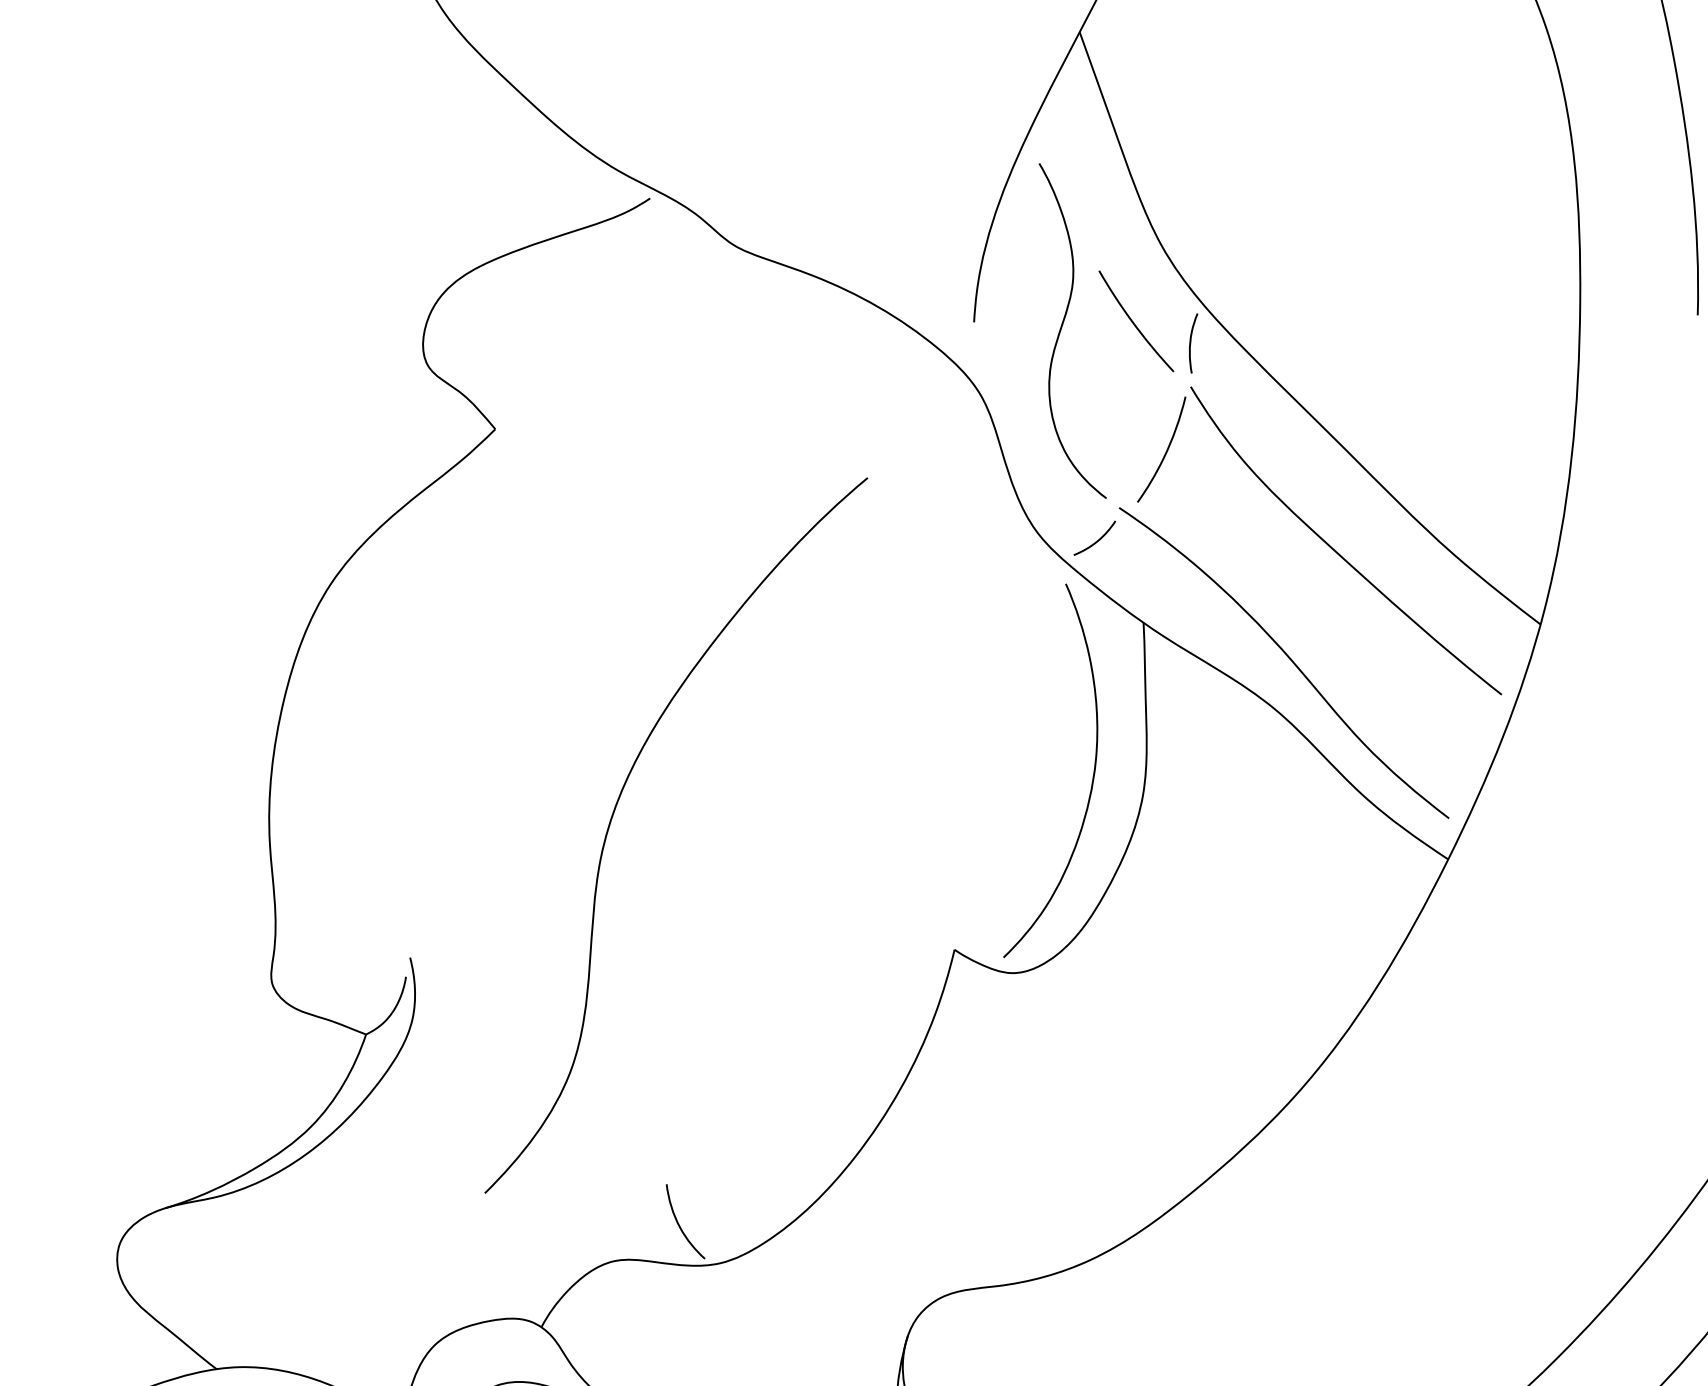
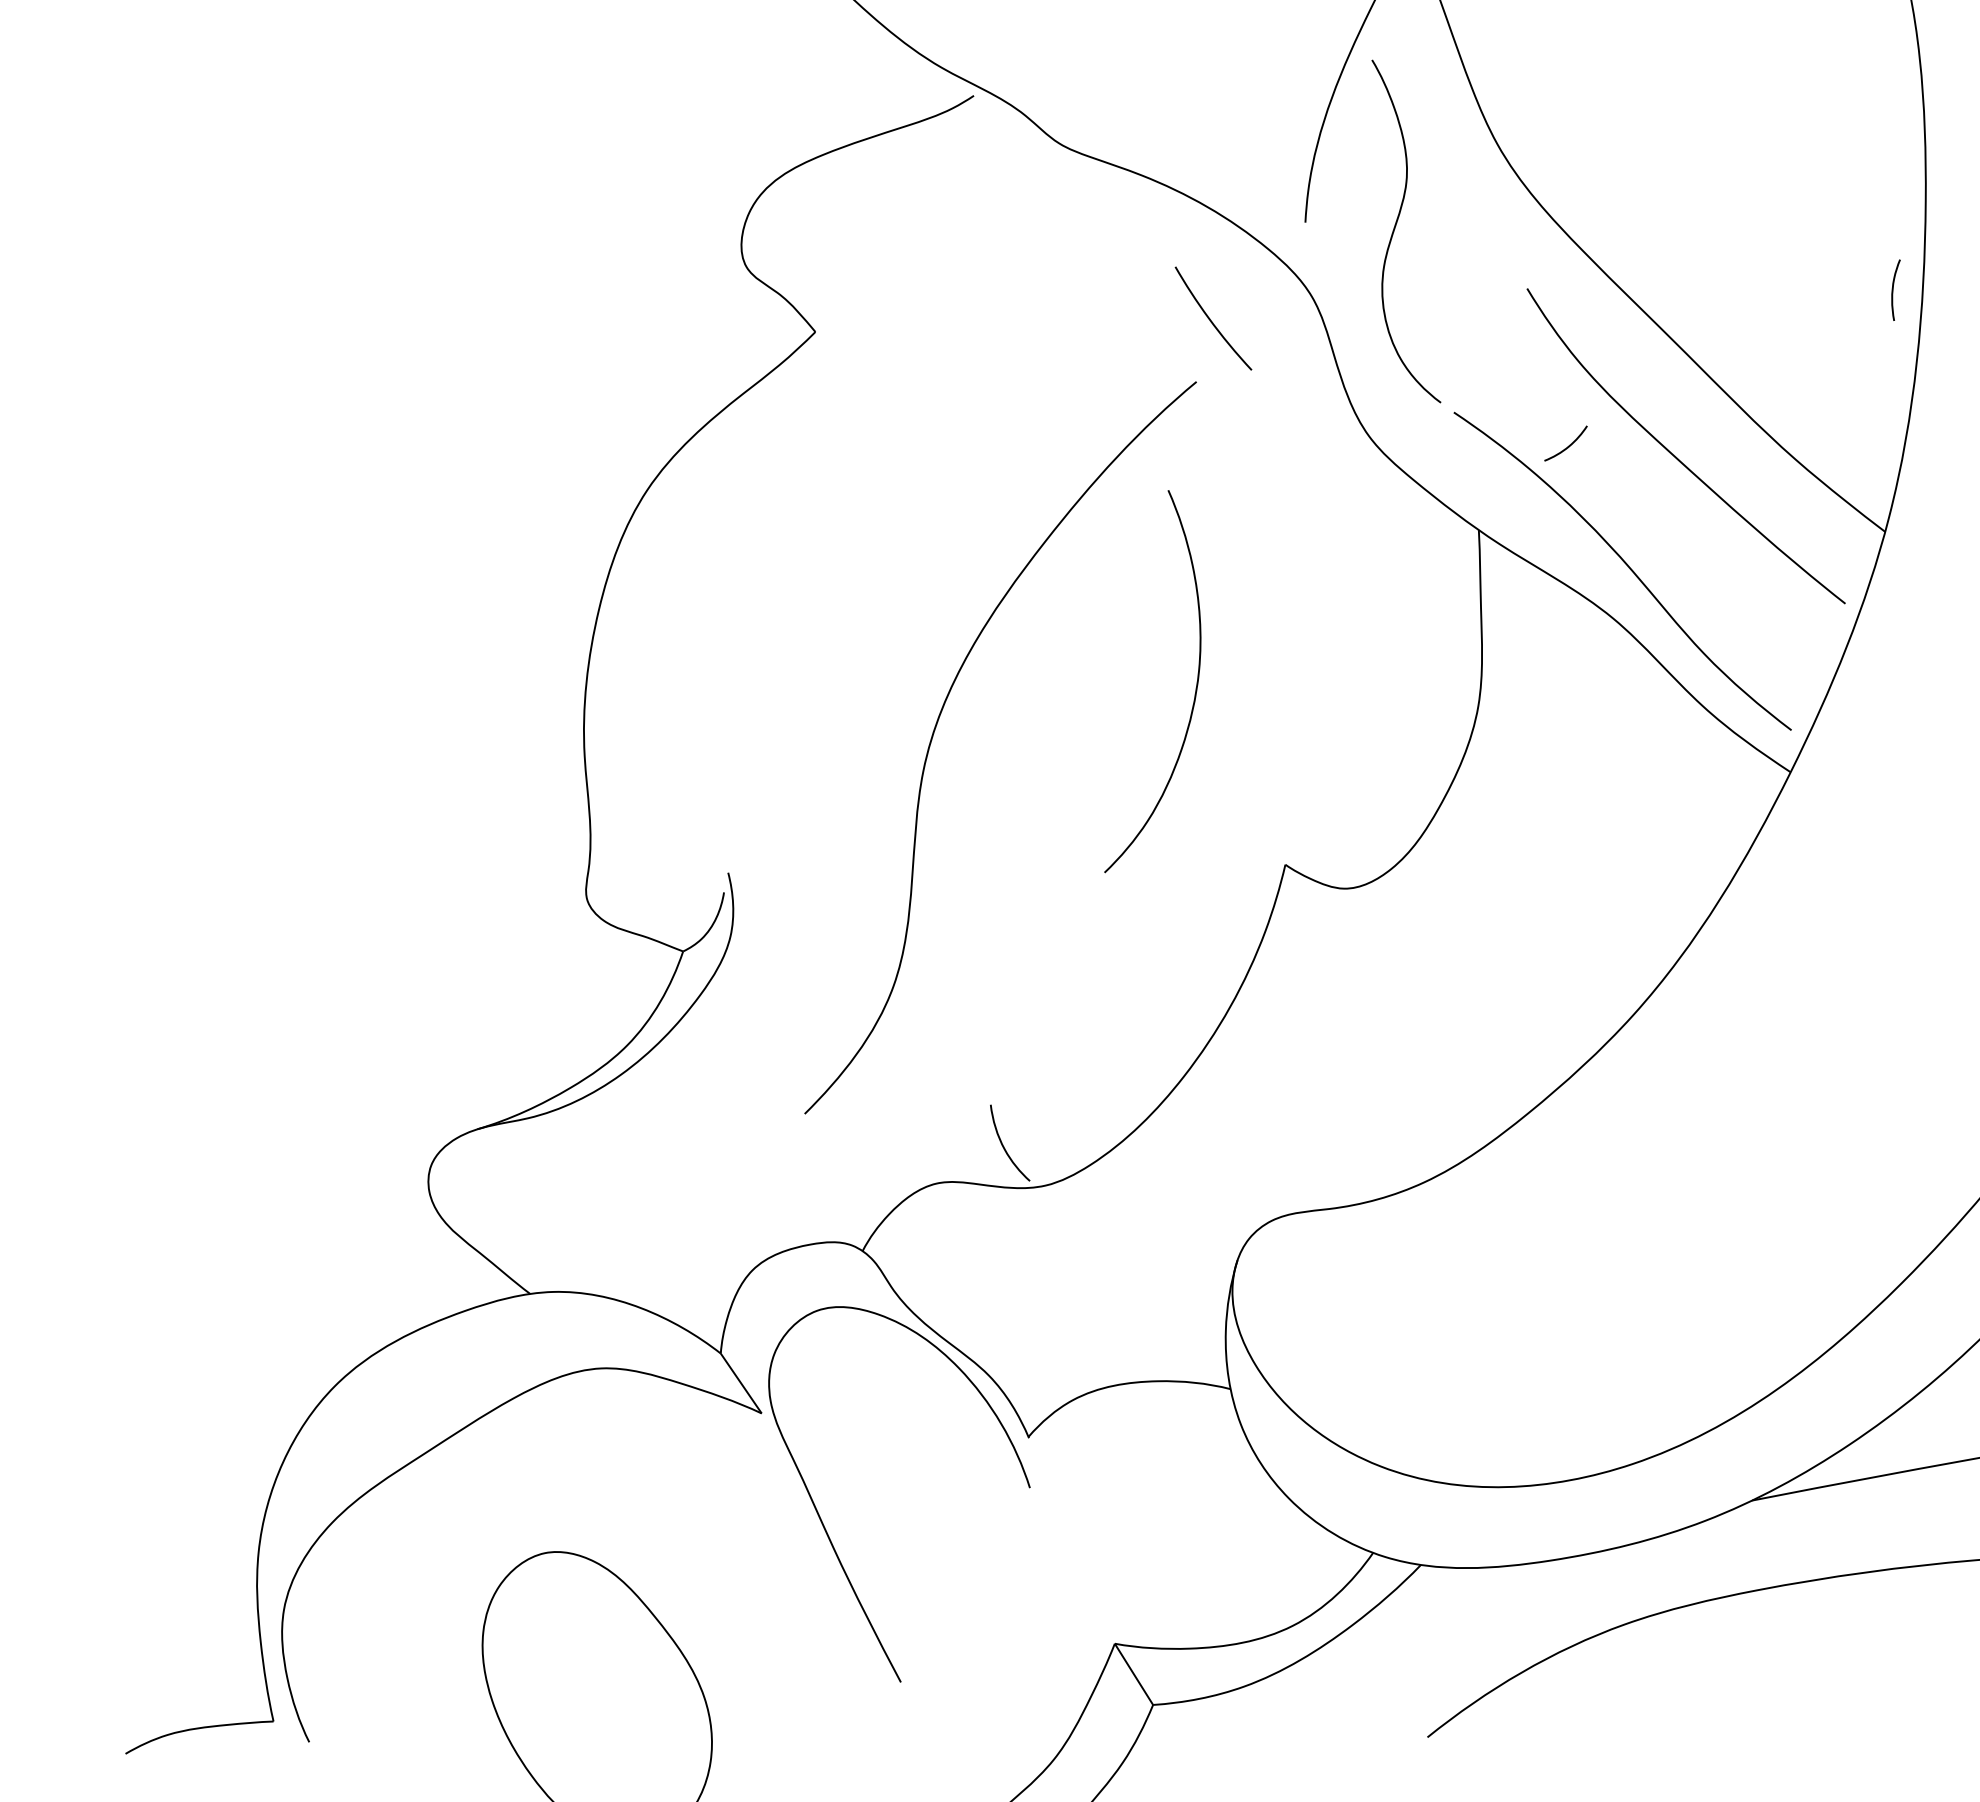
curve: (1134, 323) -> (1211, 320), moved
curve: (1191, 342) -> (1893, 289), moved
curve: (1165, 451) -> (1501, 354), removed
curve: (1097, 540) -> (1568, 445), moved
curve: (1092, 777) -> (1195, 688), moved

